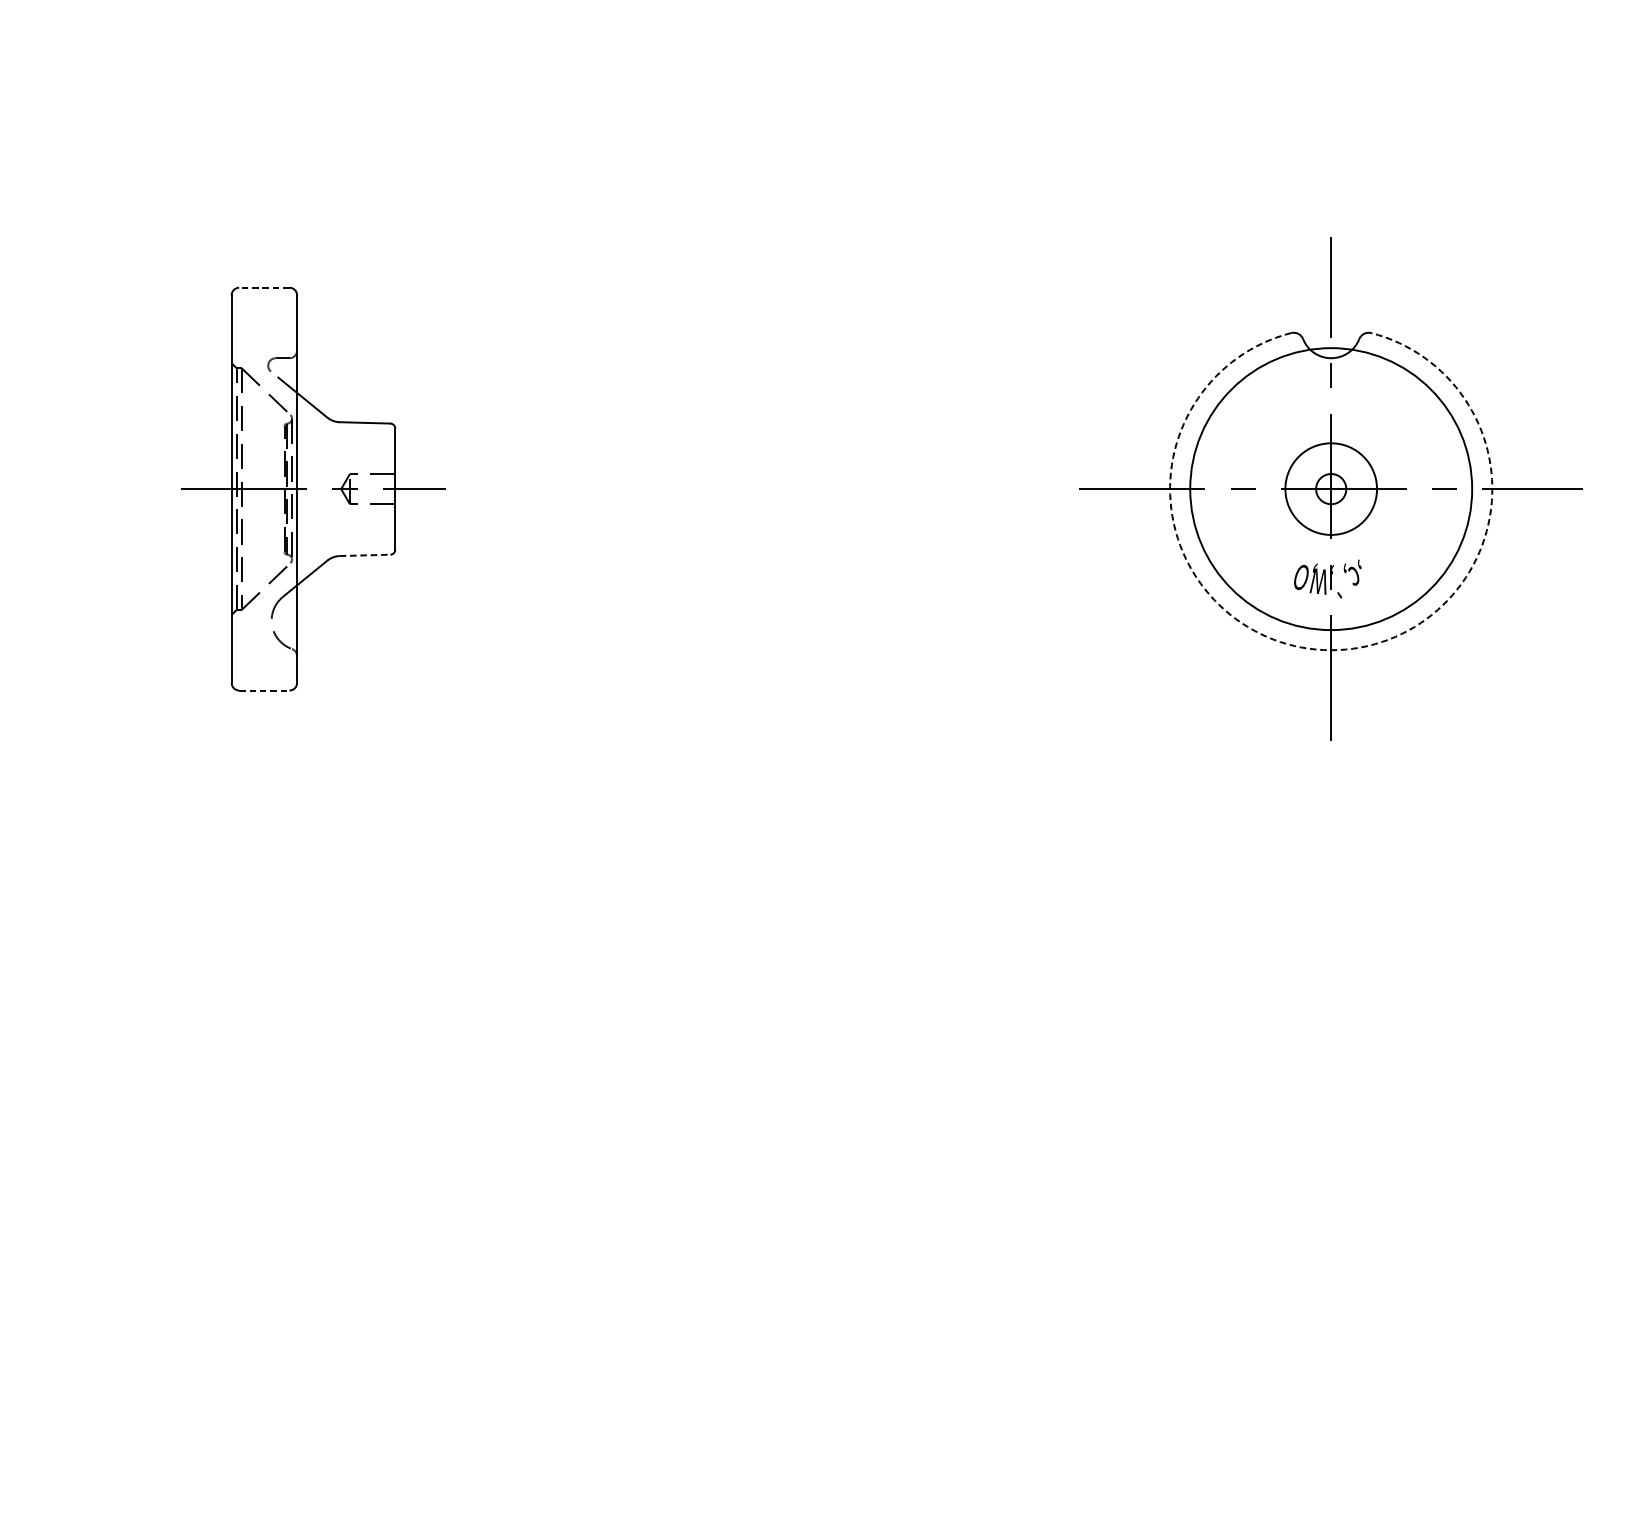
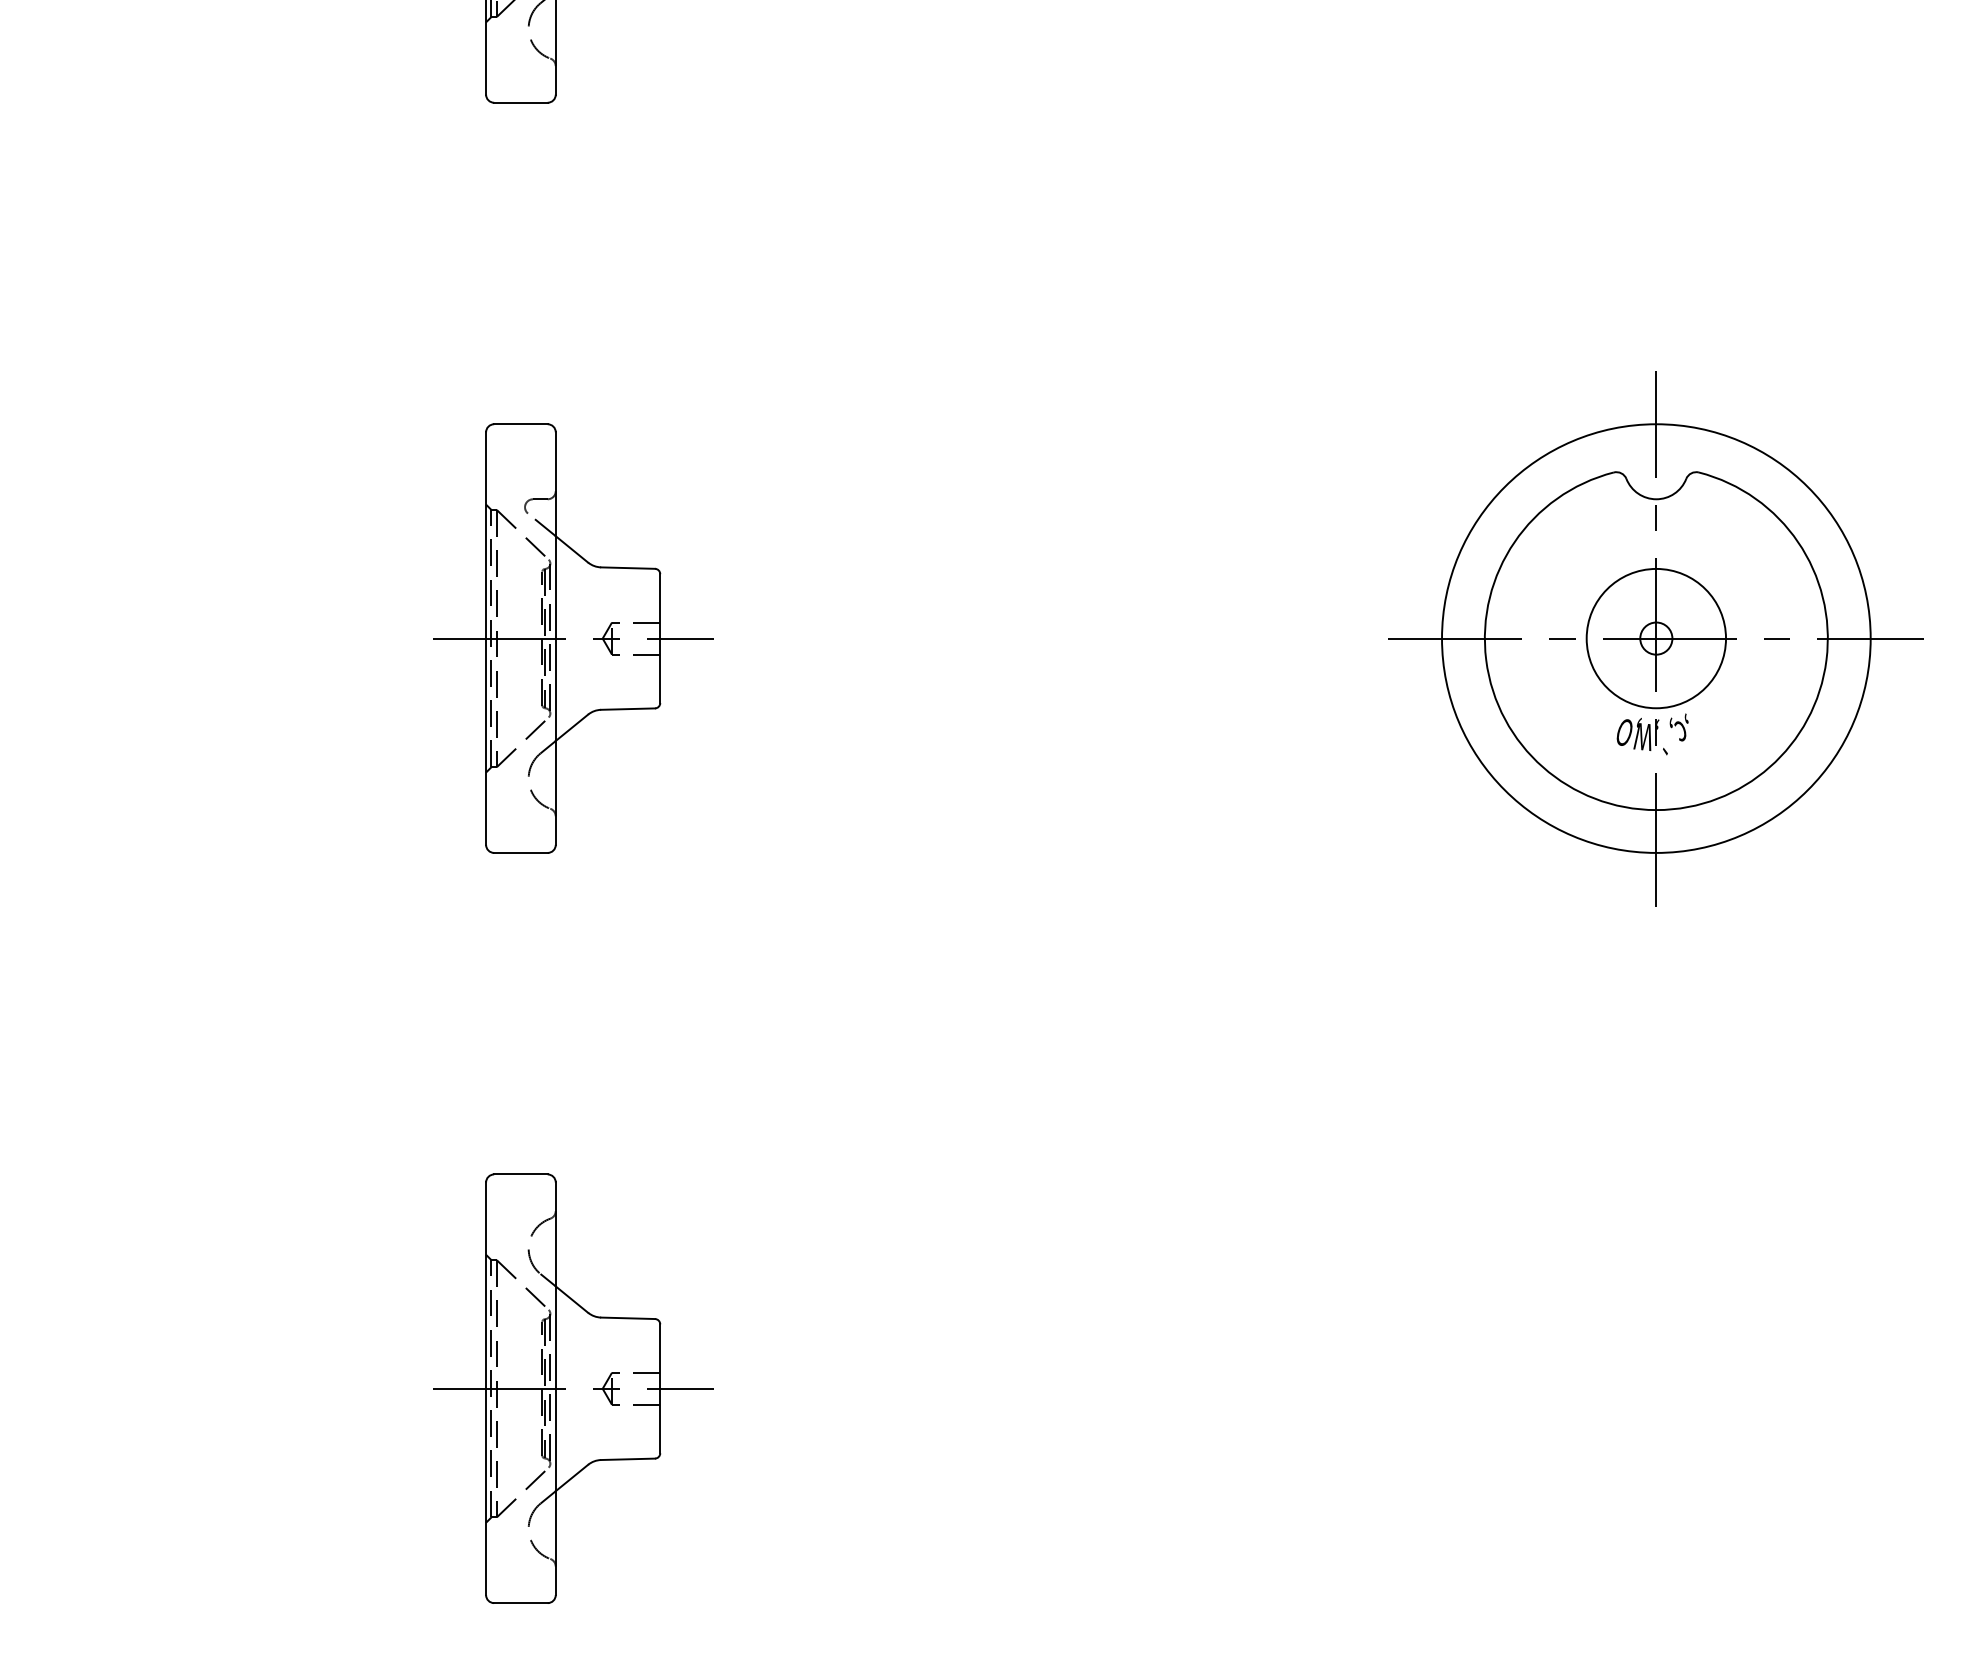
line: (263, 287) -> (520, 424), dashed -> solid
circle: (1331, 489) -> (1656, 638), size x1.43
circle: (1331, 489) -> (1656, 638), size x1.43
line: (365, 555) -> (628, 709), dashed -> solid
arc: (1331, 650) -> (1656, 810), dashed -> solid
line: (263, 690) -> (520, 852), dashed -> solid
part: (313, 1193) -> (573, 1388), added

